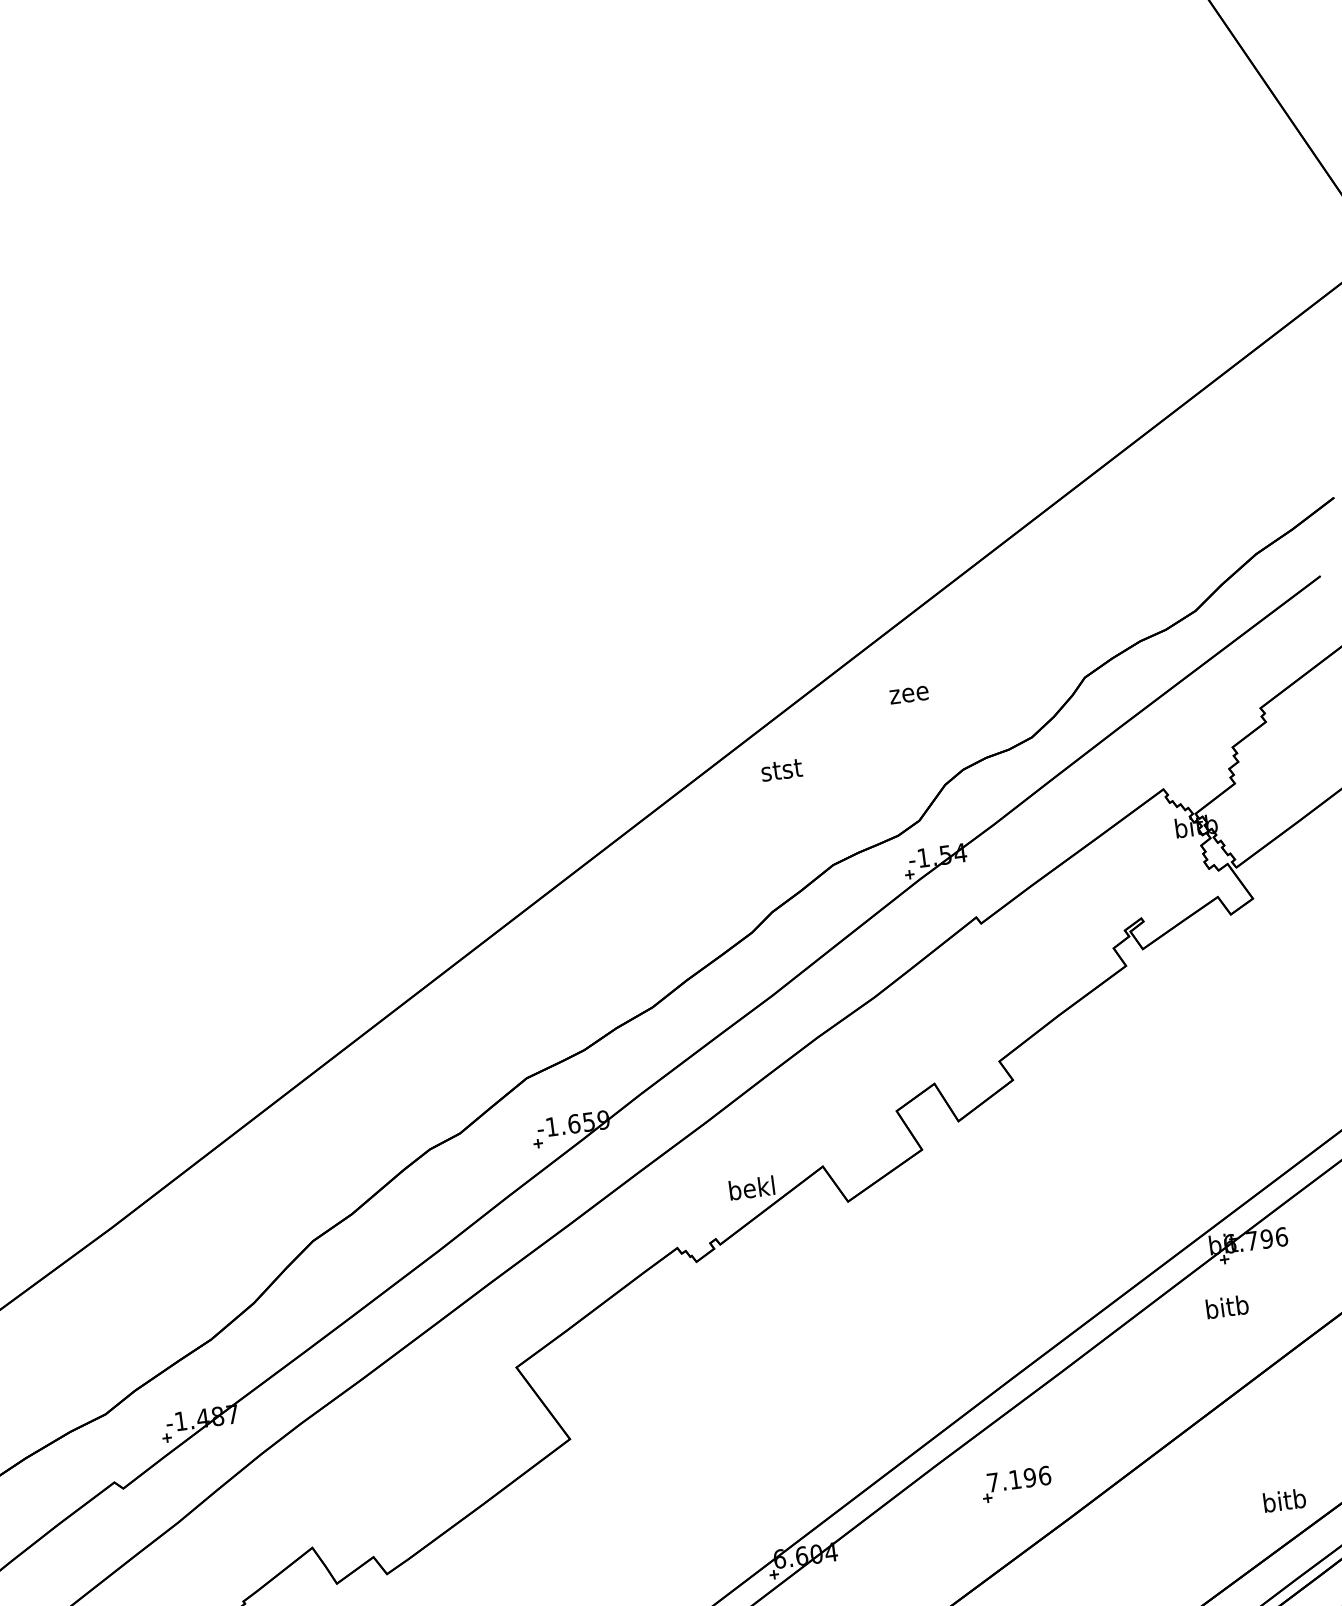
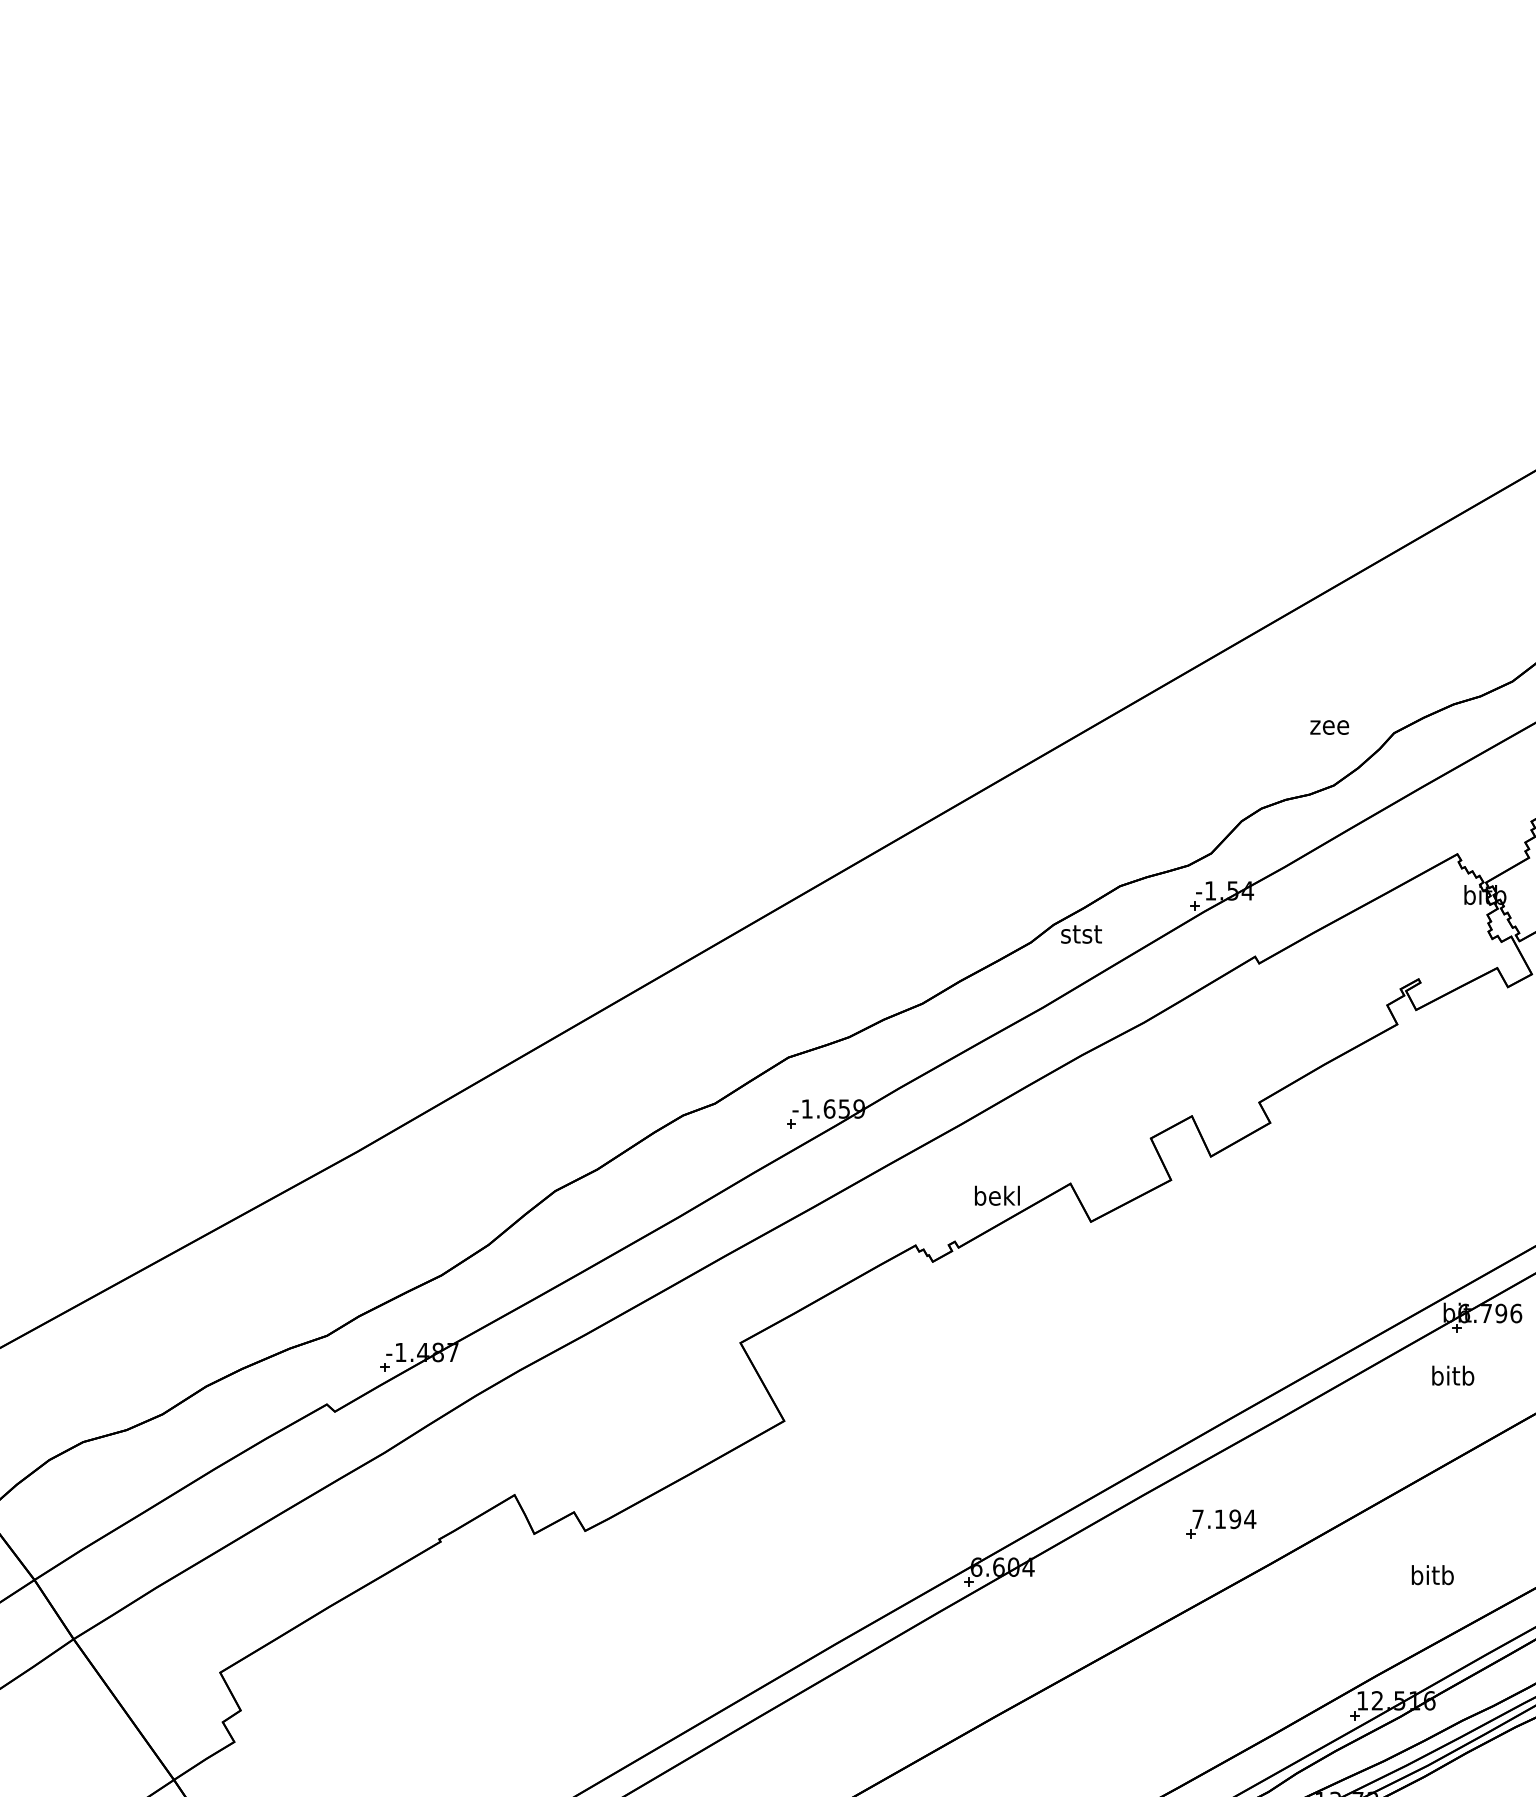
text: (909, 695) -> (1329, 727), moved
text: (781, 770) -> (1081, 934), moved
text: (1045, 1475) -> (1250, 1519), 7.196 -> 7.194
text: (1284, 1500) -> (1432, 1575), moved

